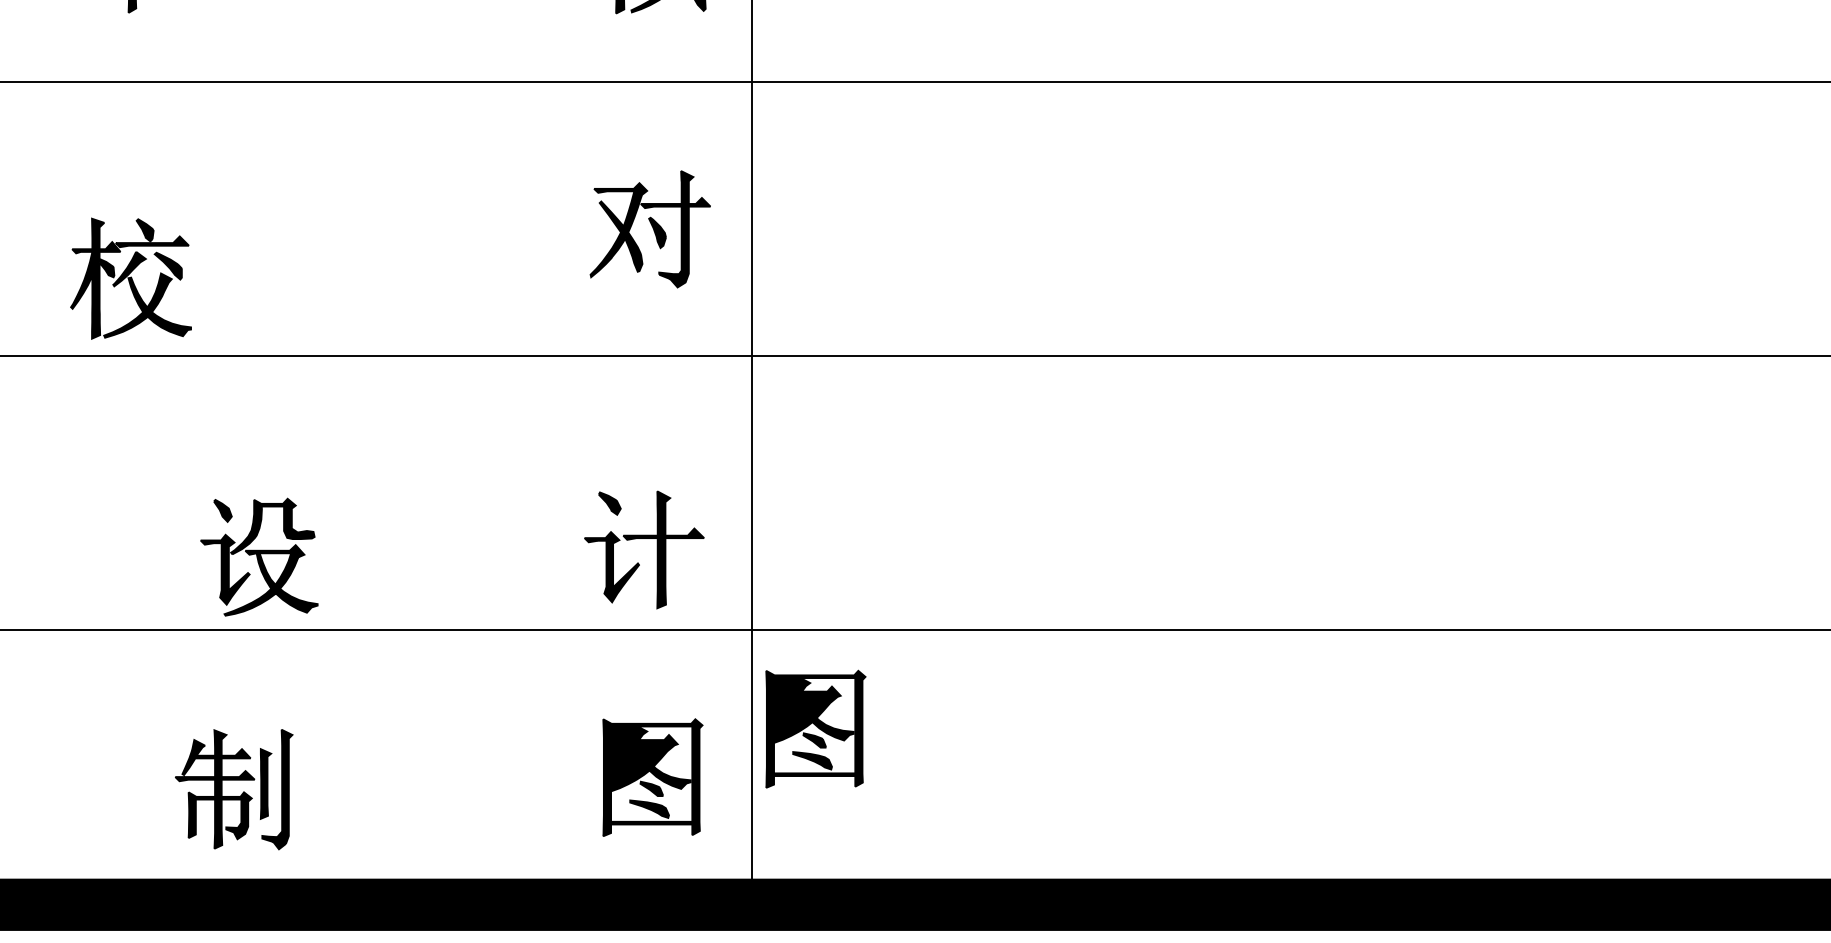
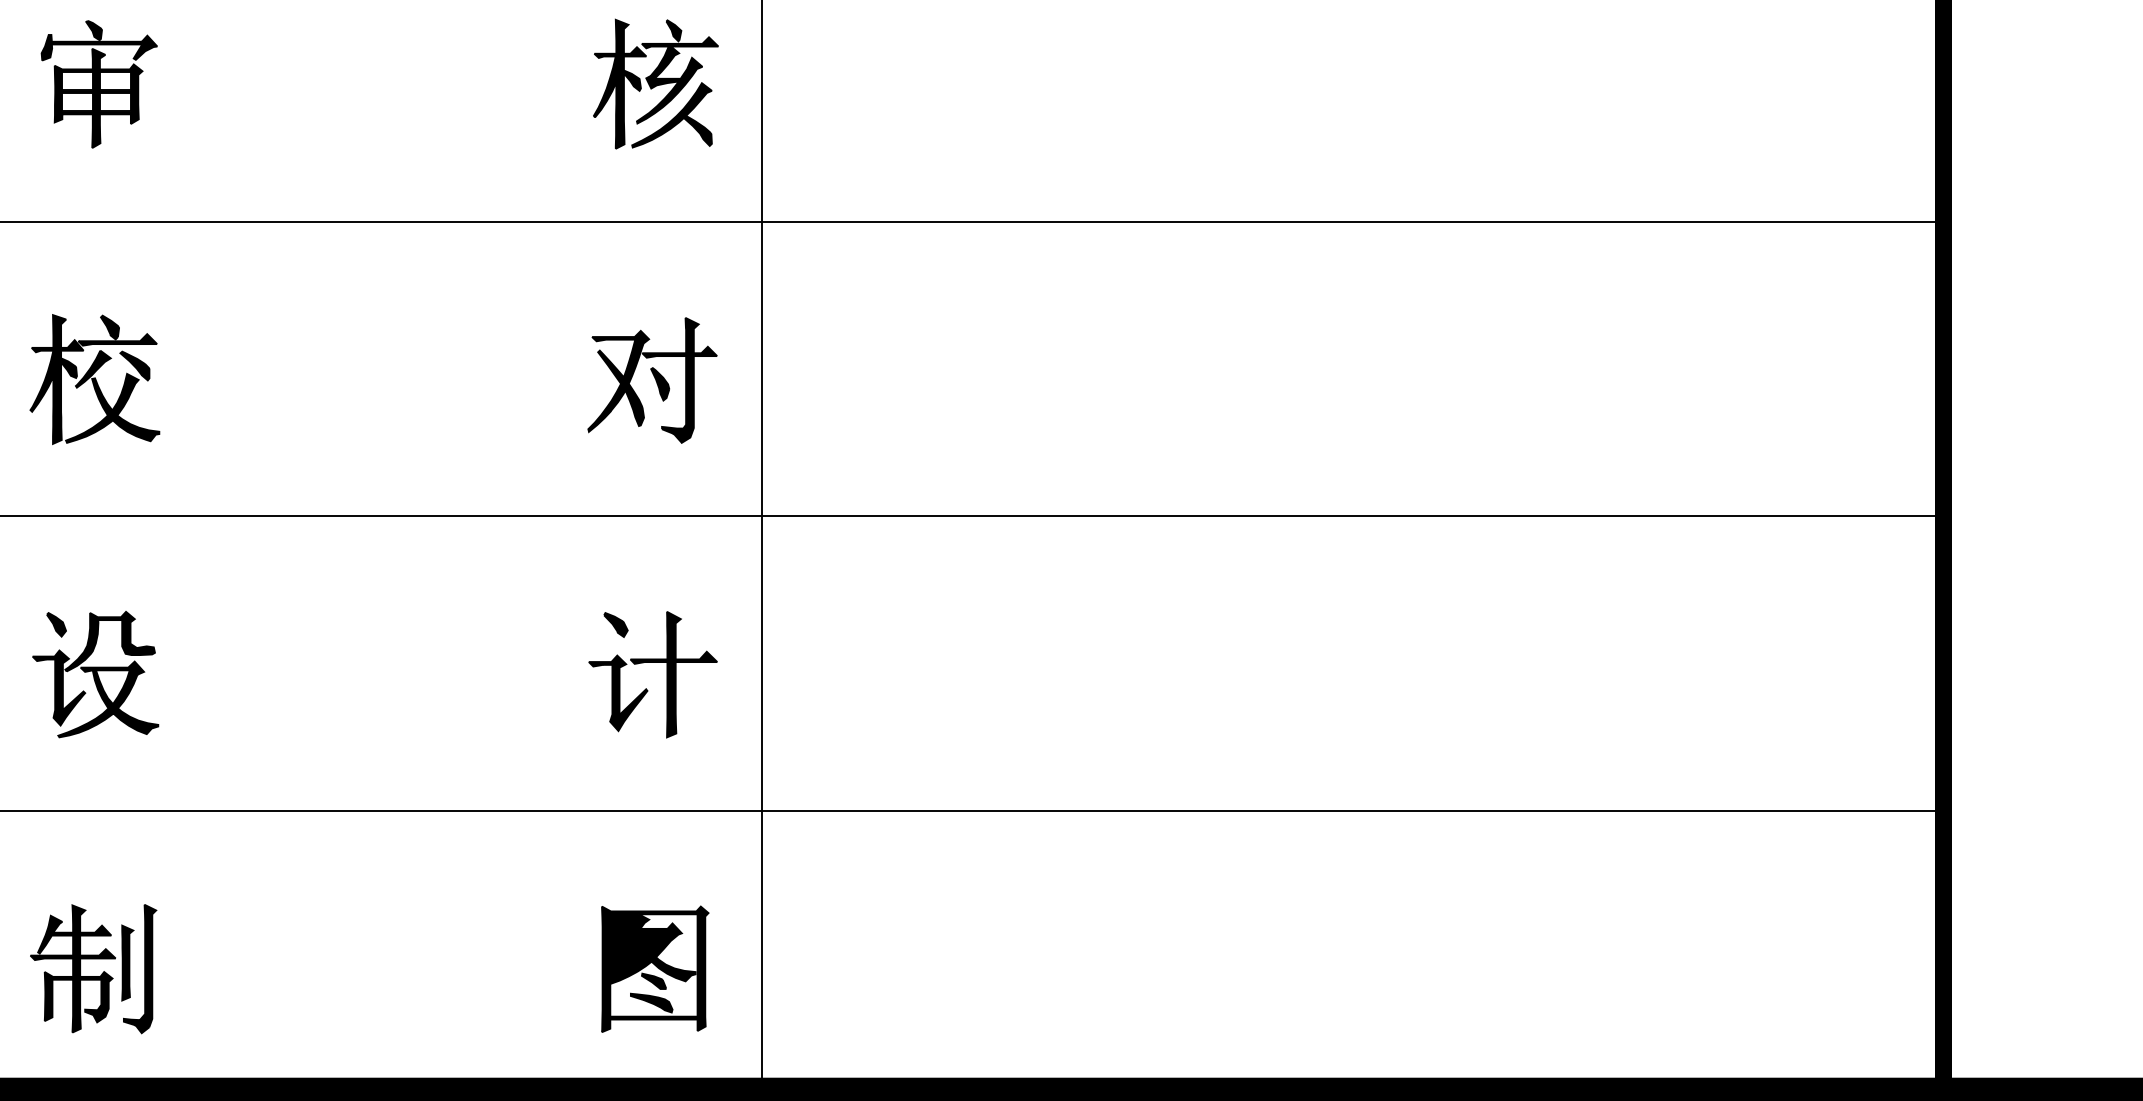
part: (130, 278) -> (94, 379), moved
part: (643, 538) -> (652, 662), moved
part: (259, 557) -> (95, 674), moved
part: (816, 728) -> (830, 916), removed
part: (234, 796) -> (93, 976), moved

